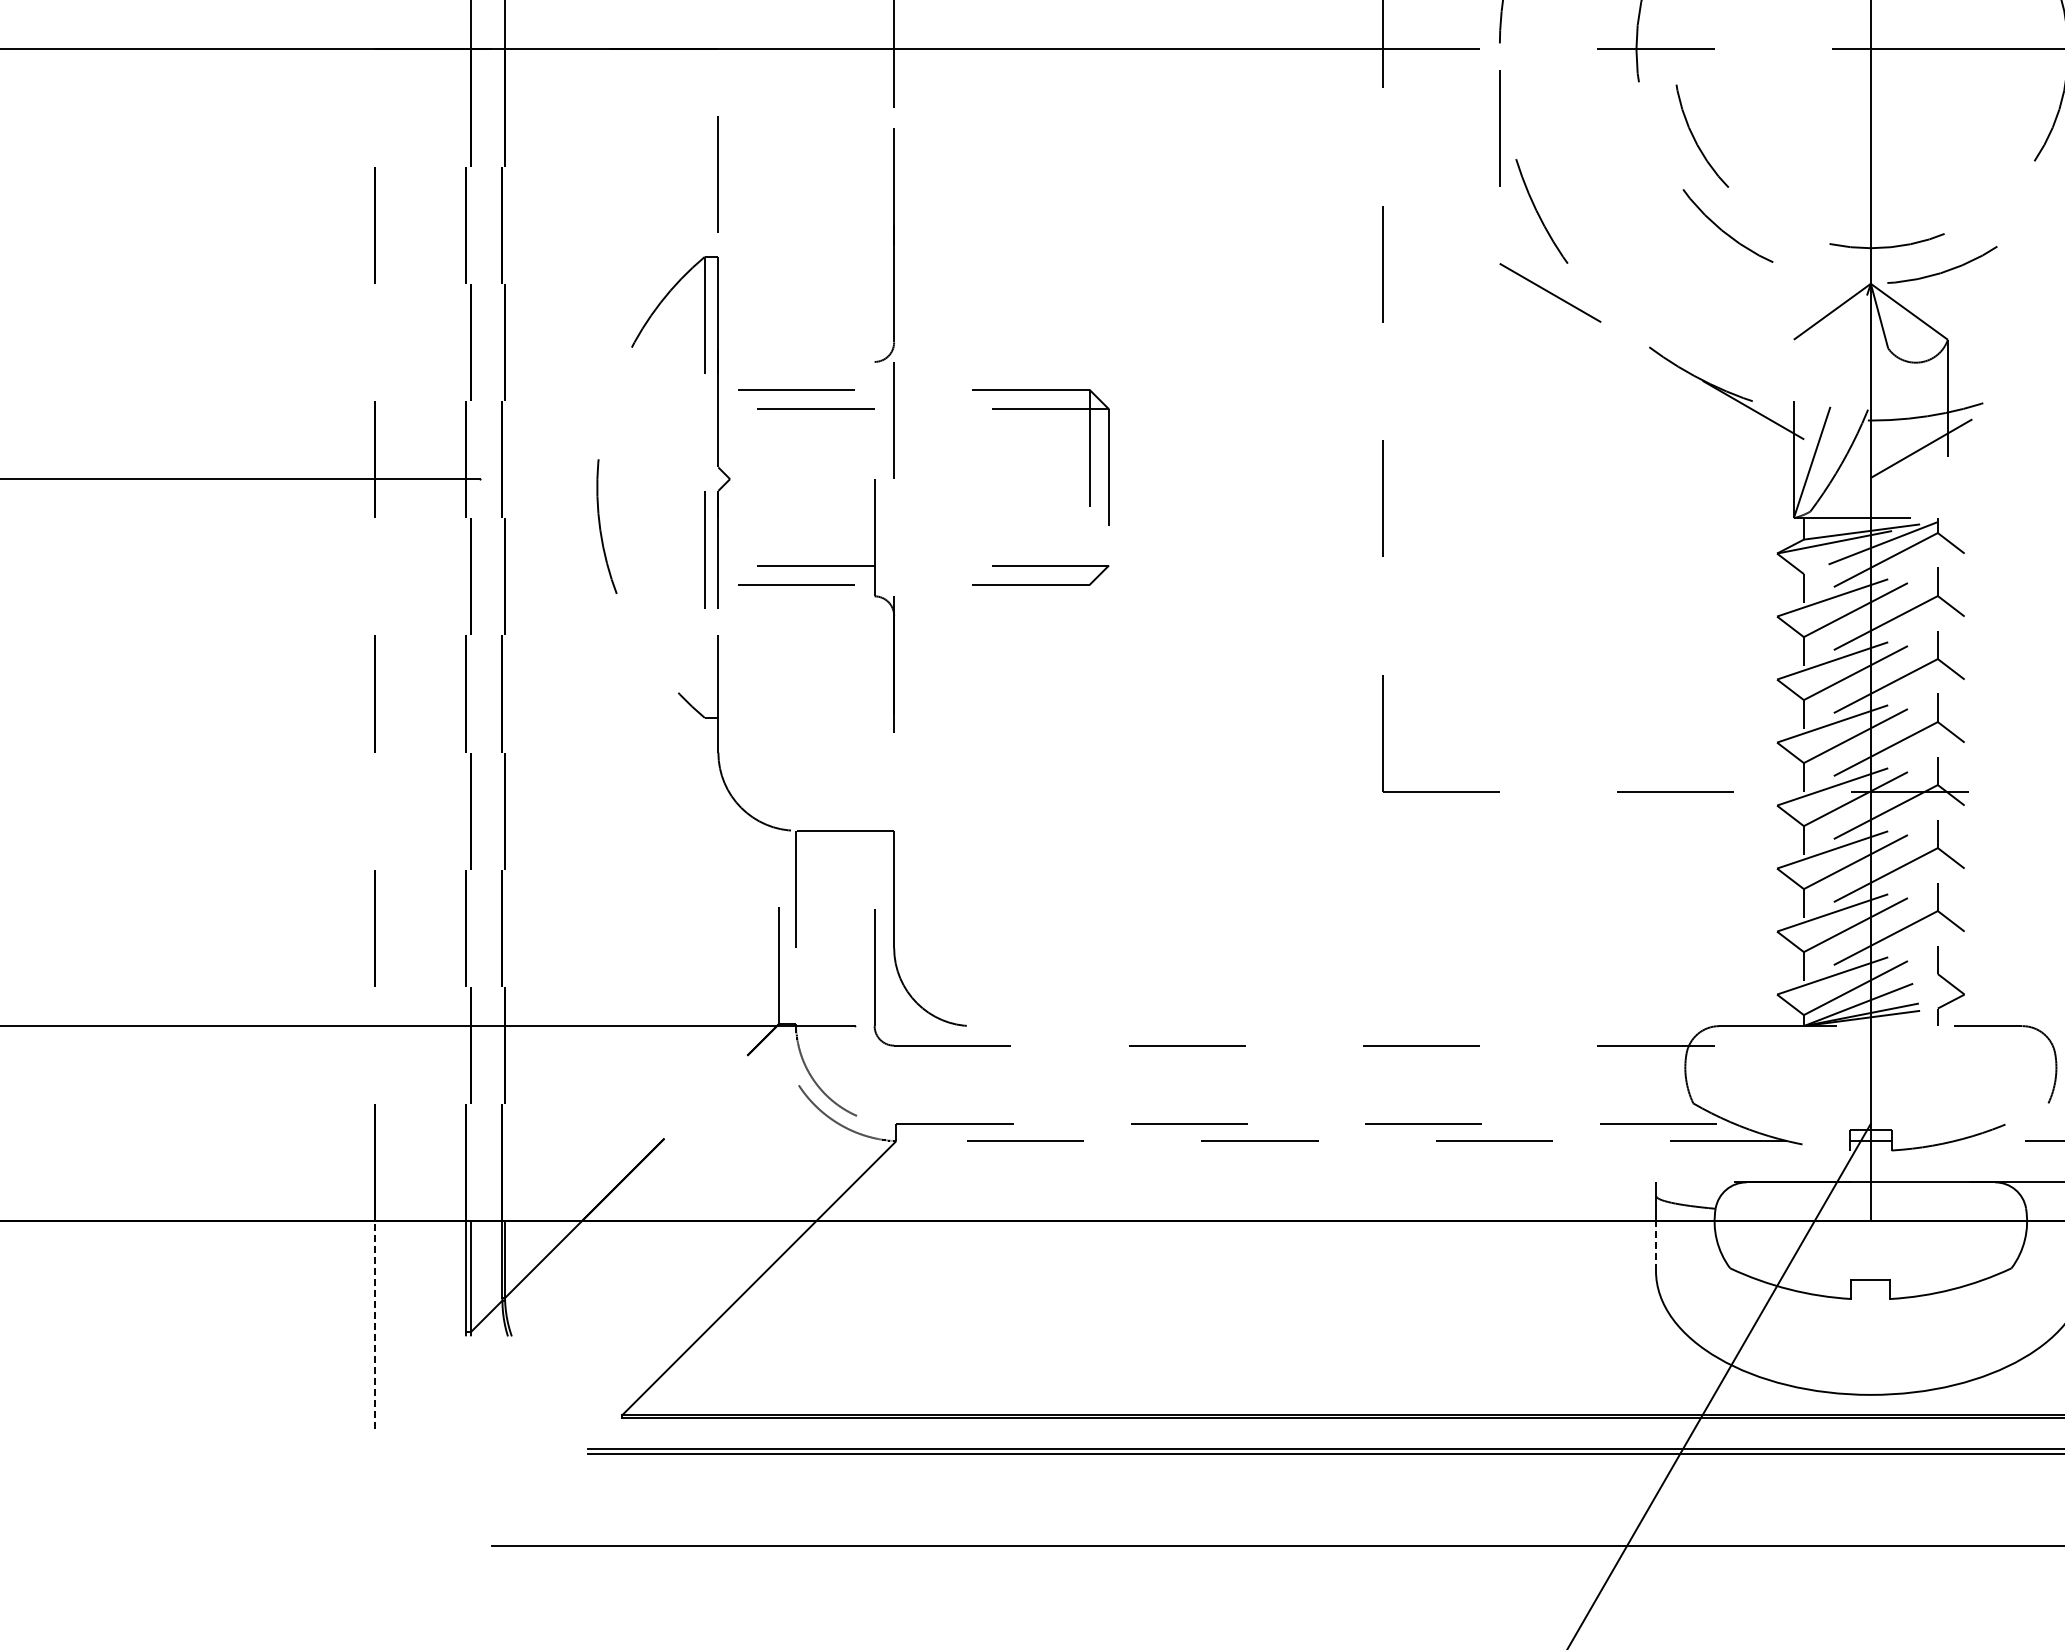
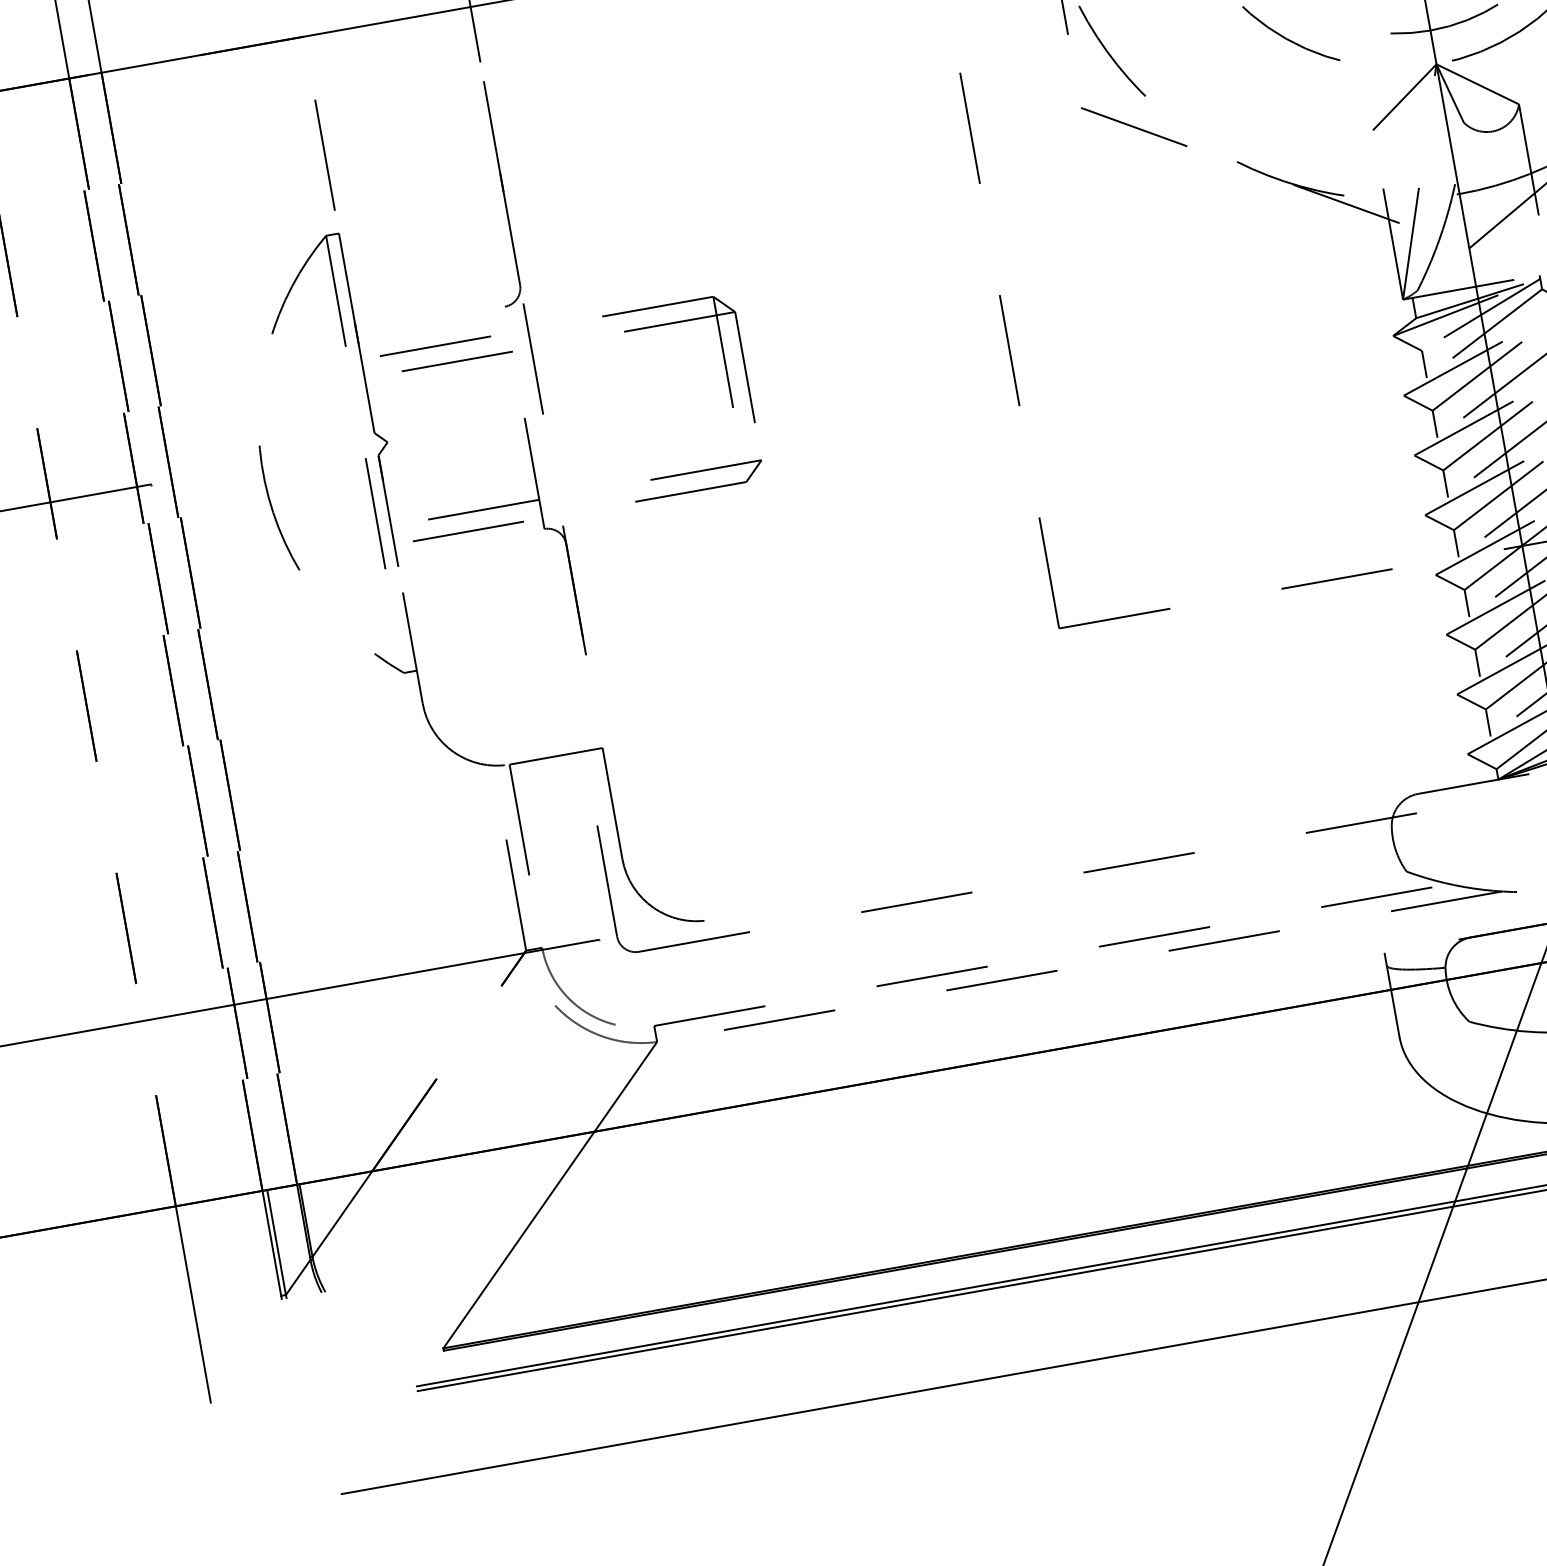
line: (1655, 1246) -> (1394, 1013), dashed -> solid
line: (374, 1324) -> (193, 1304), dashed -> solid

